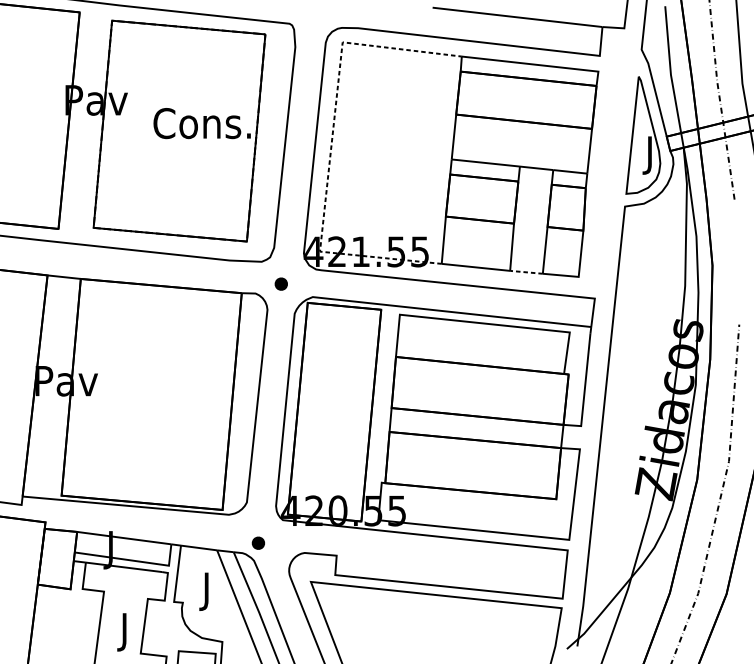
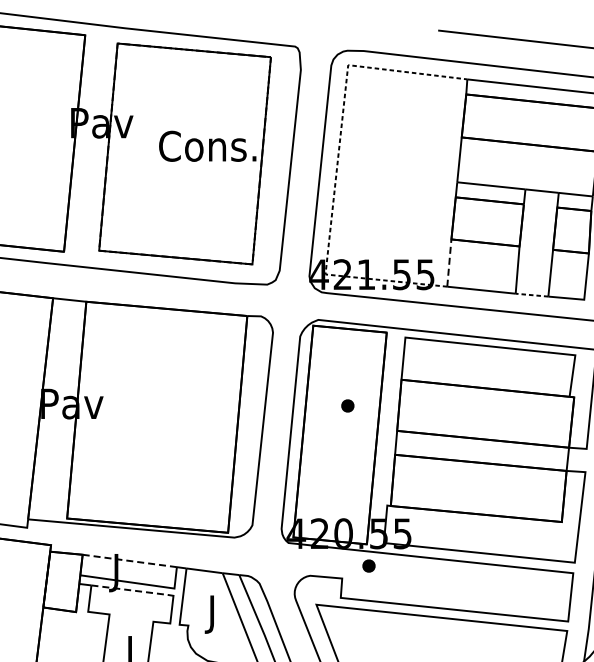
line: (443, 240) -> (449, 263), solid -> dashed
part: (280, 283) -> (347, 405), moved
line: (124, 538) -> (130, 561), solid -> dashed
part: (257, 542) -> (368, 565), moved
line: (124, 567) -> (130, 590), solid -> dashed

